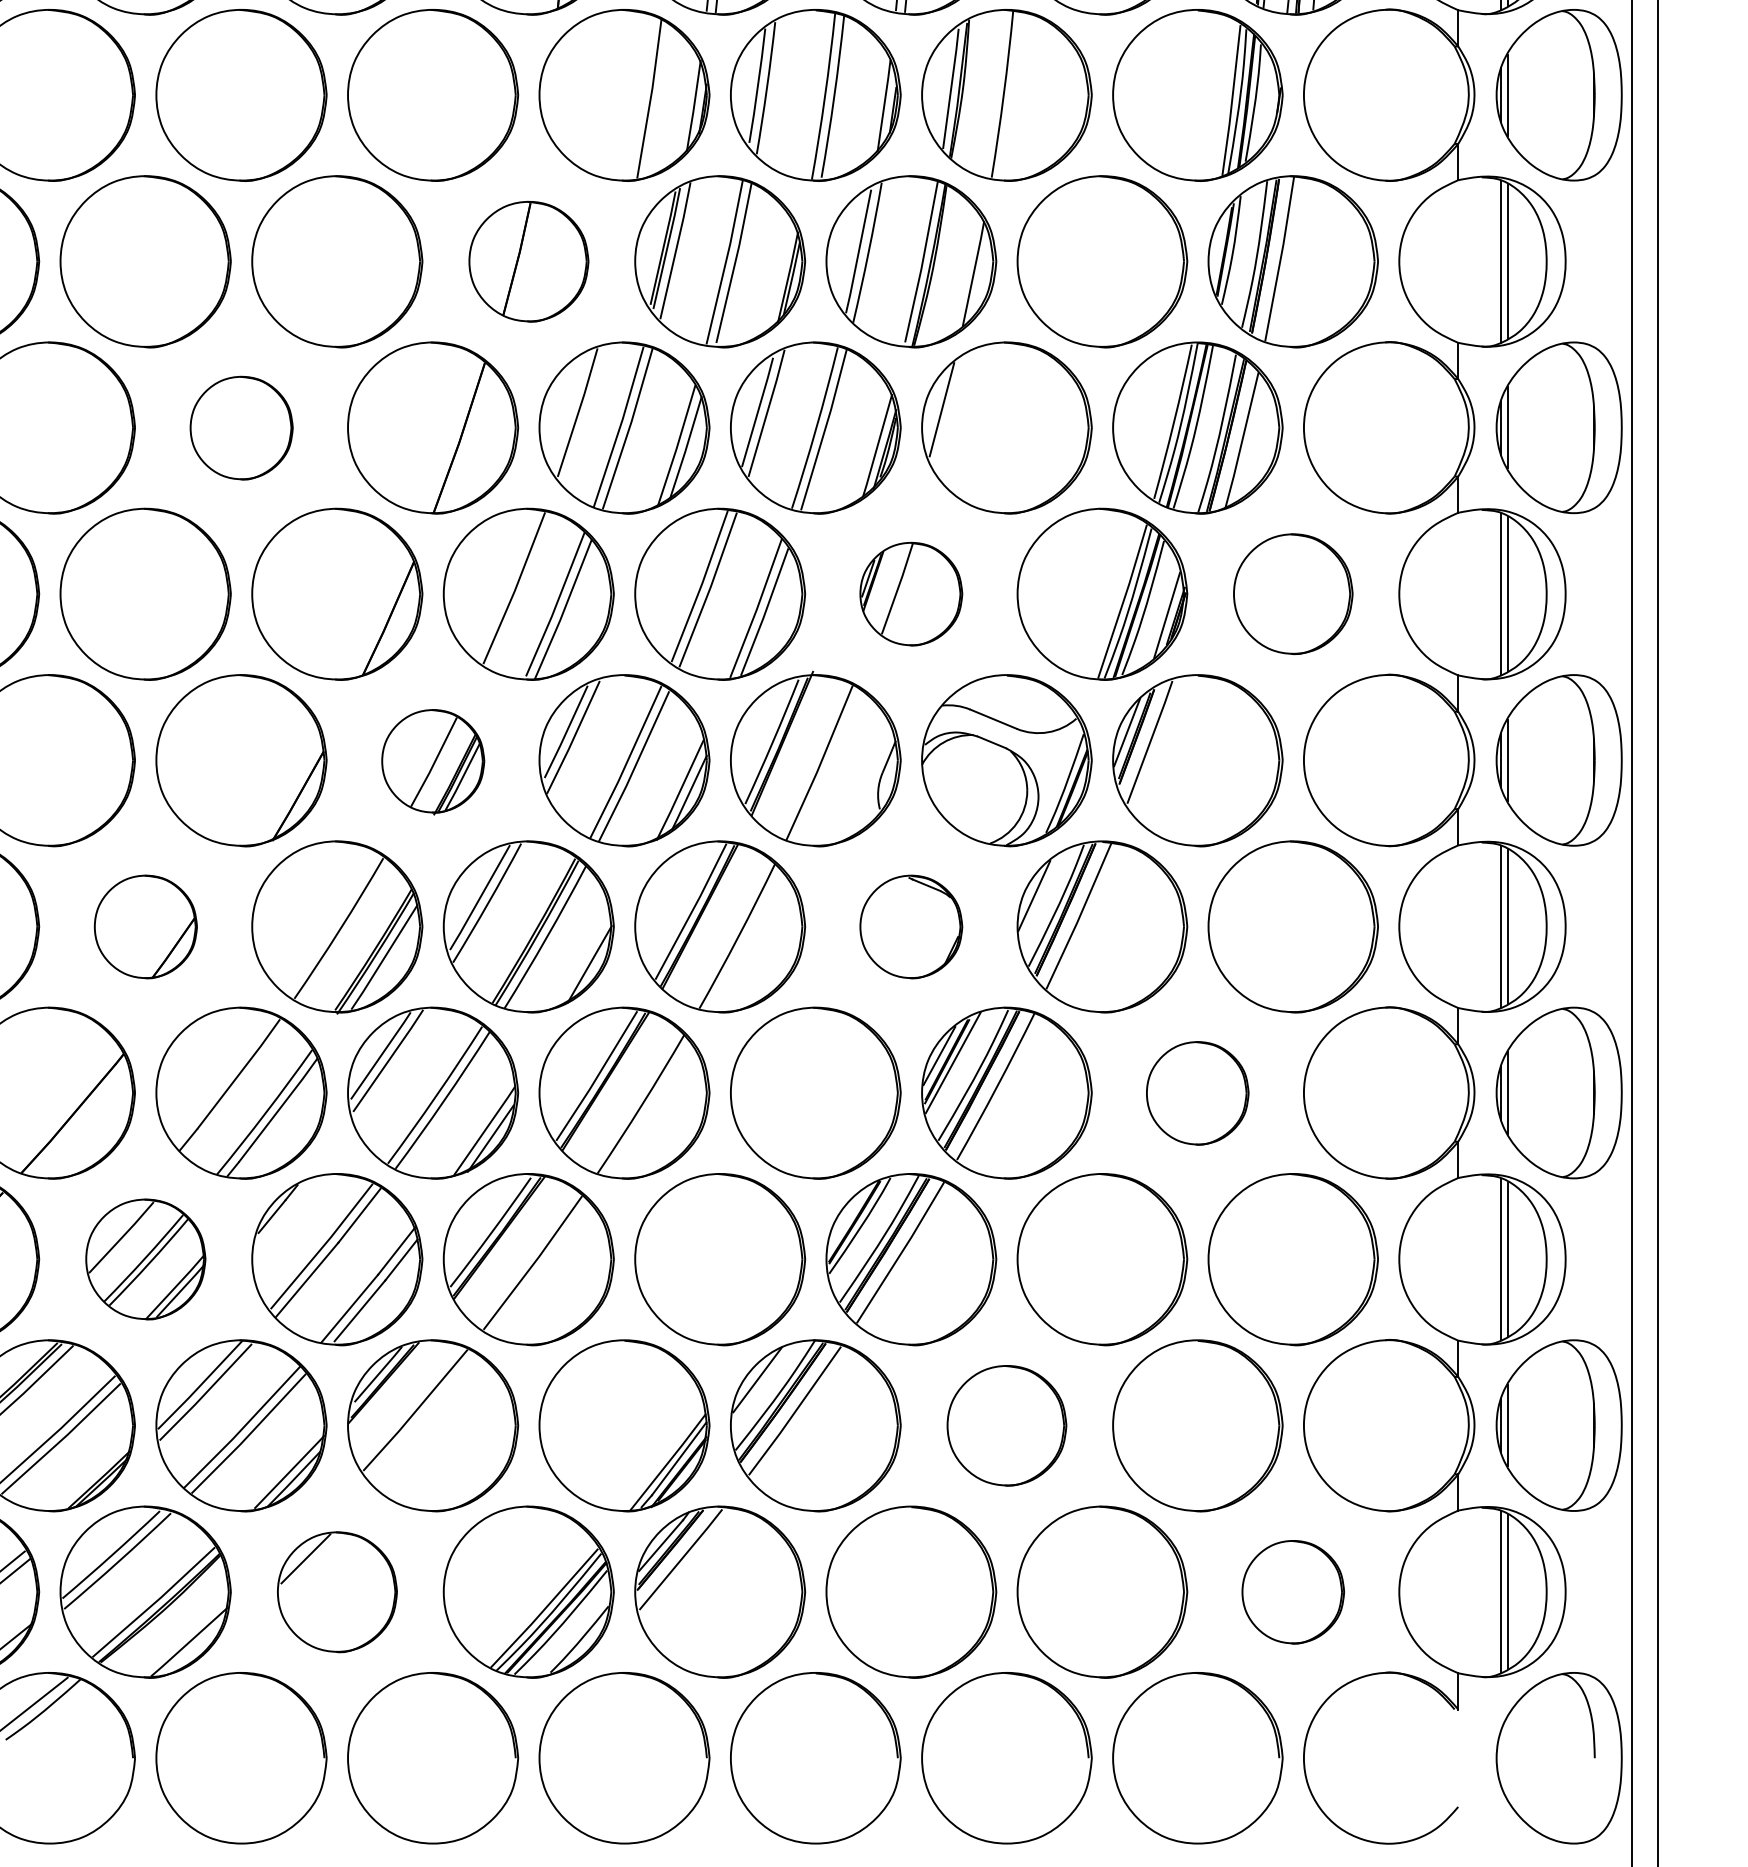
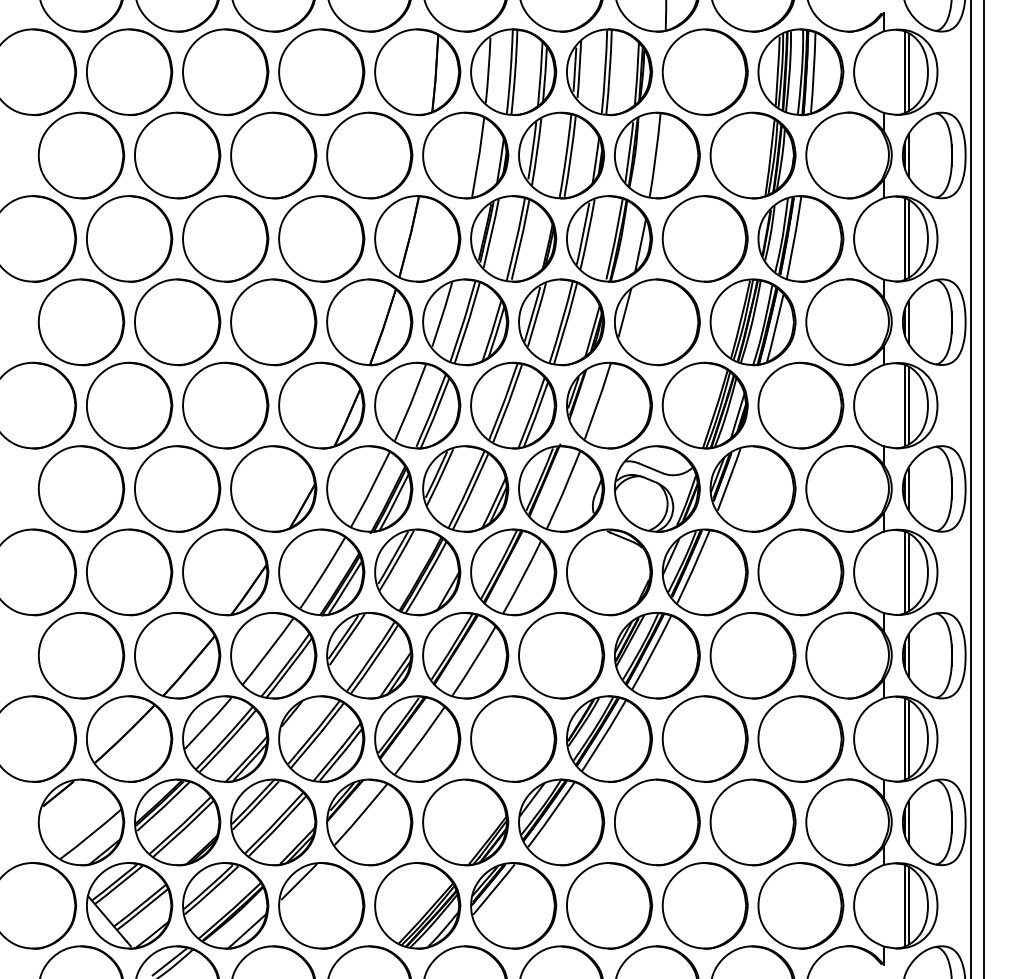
part: (528, 260) -> (417, 238), size x1.43
part: (241, 428) -> (273, 322), size x1.67
part: (911, 593) -> (609, 405), size x1.67
part: (1292, 593) -> (800, 405), size x1.43
part: (432, 761) -> (369, 489), size x1.67
part: (145, 927) -> (225, 572), size x1.67
part: (911, 927) -> (609, 572), size x1.67
part: (1196, 1092) -> (752, 655), size x1.67
part: (145, 1258) -> (225, 738), size x1.43
part: (1007, 1425) -> (657, 822), size x1.43
part: (336, 1591) -> (321, 905), size x1.43
part: (1292, 1591) -> (800, 905), size x1.67

